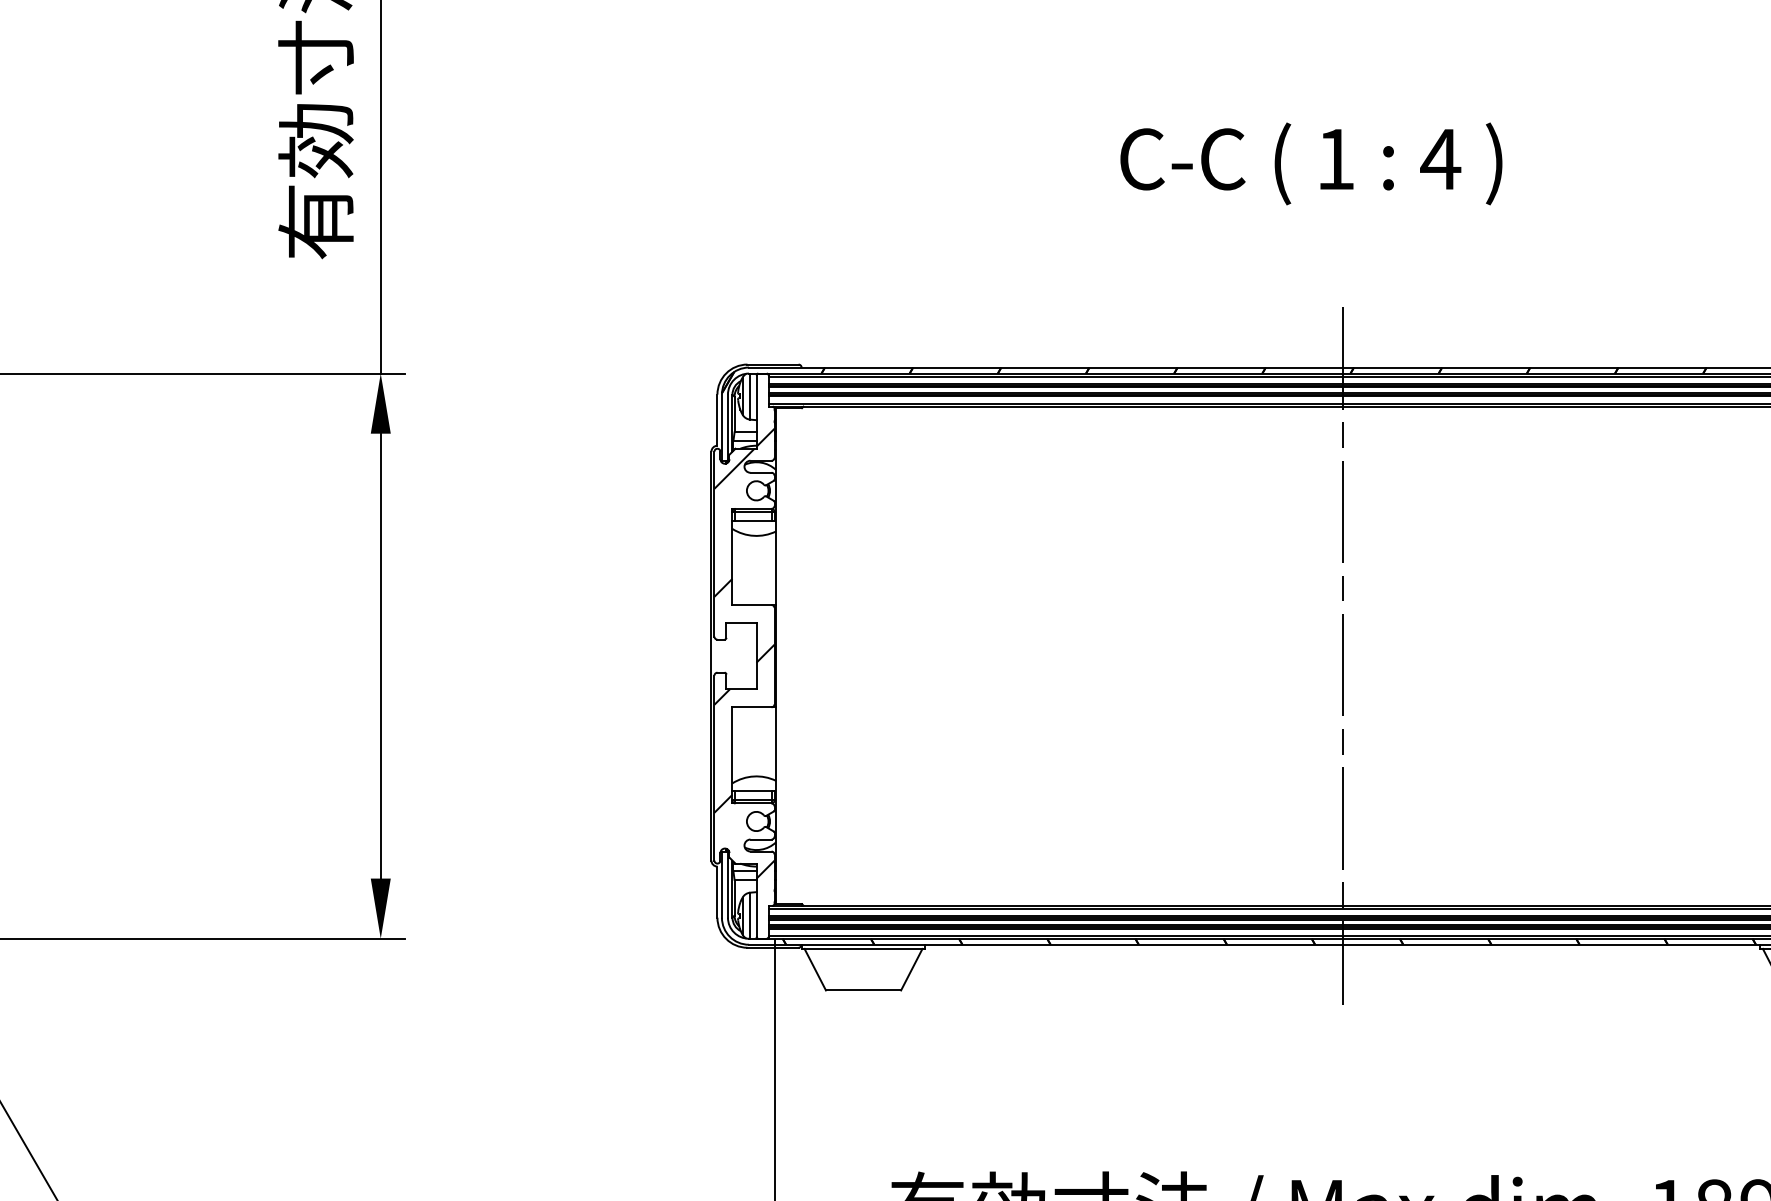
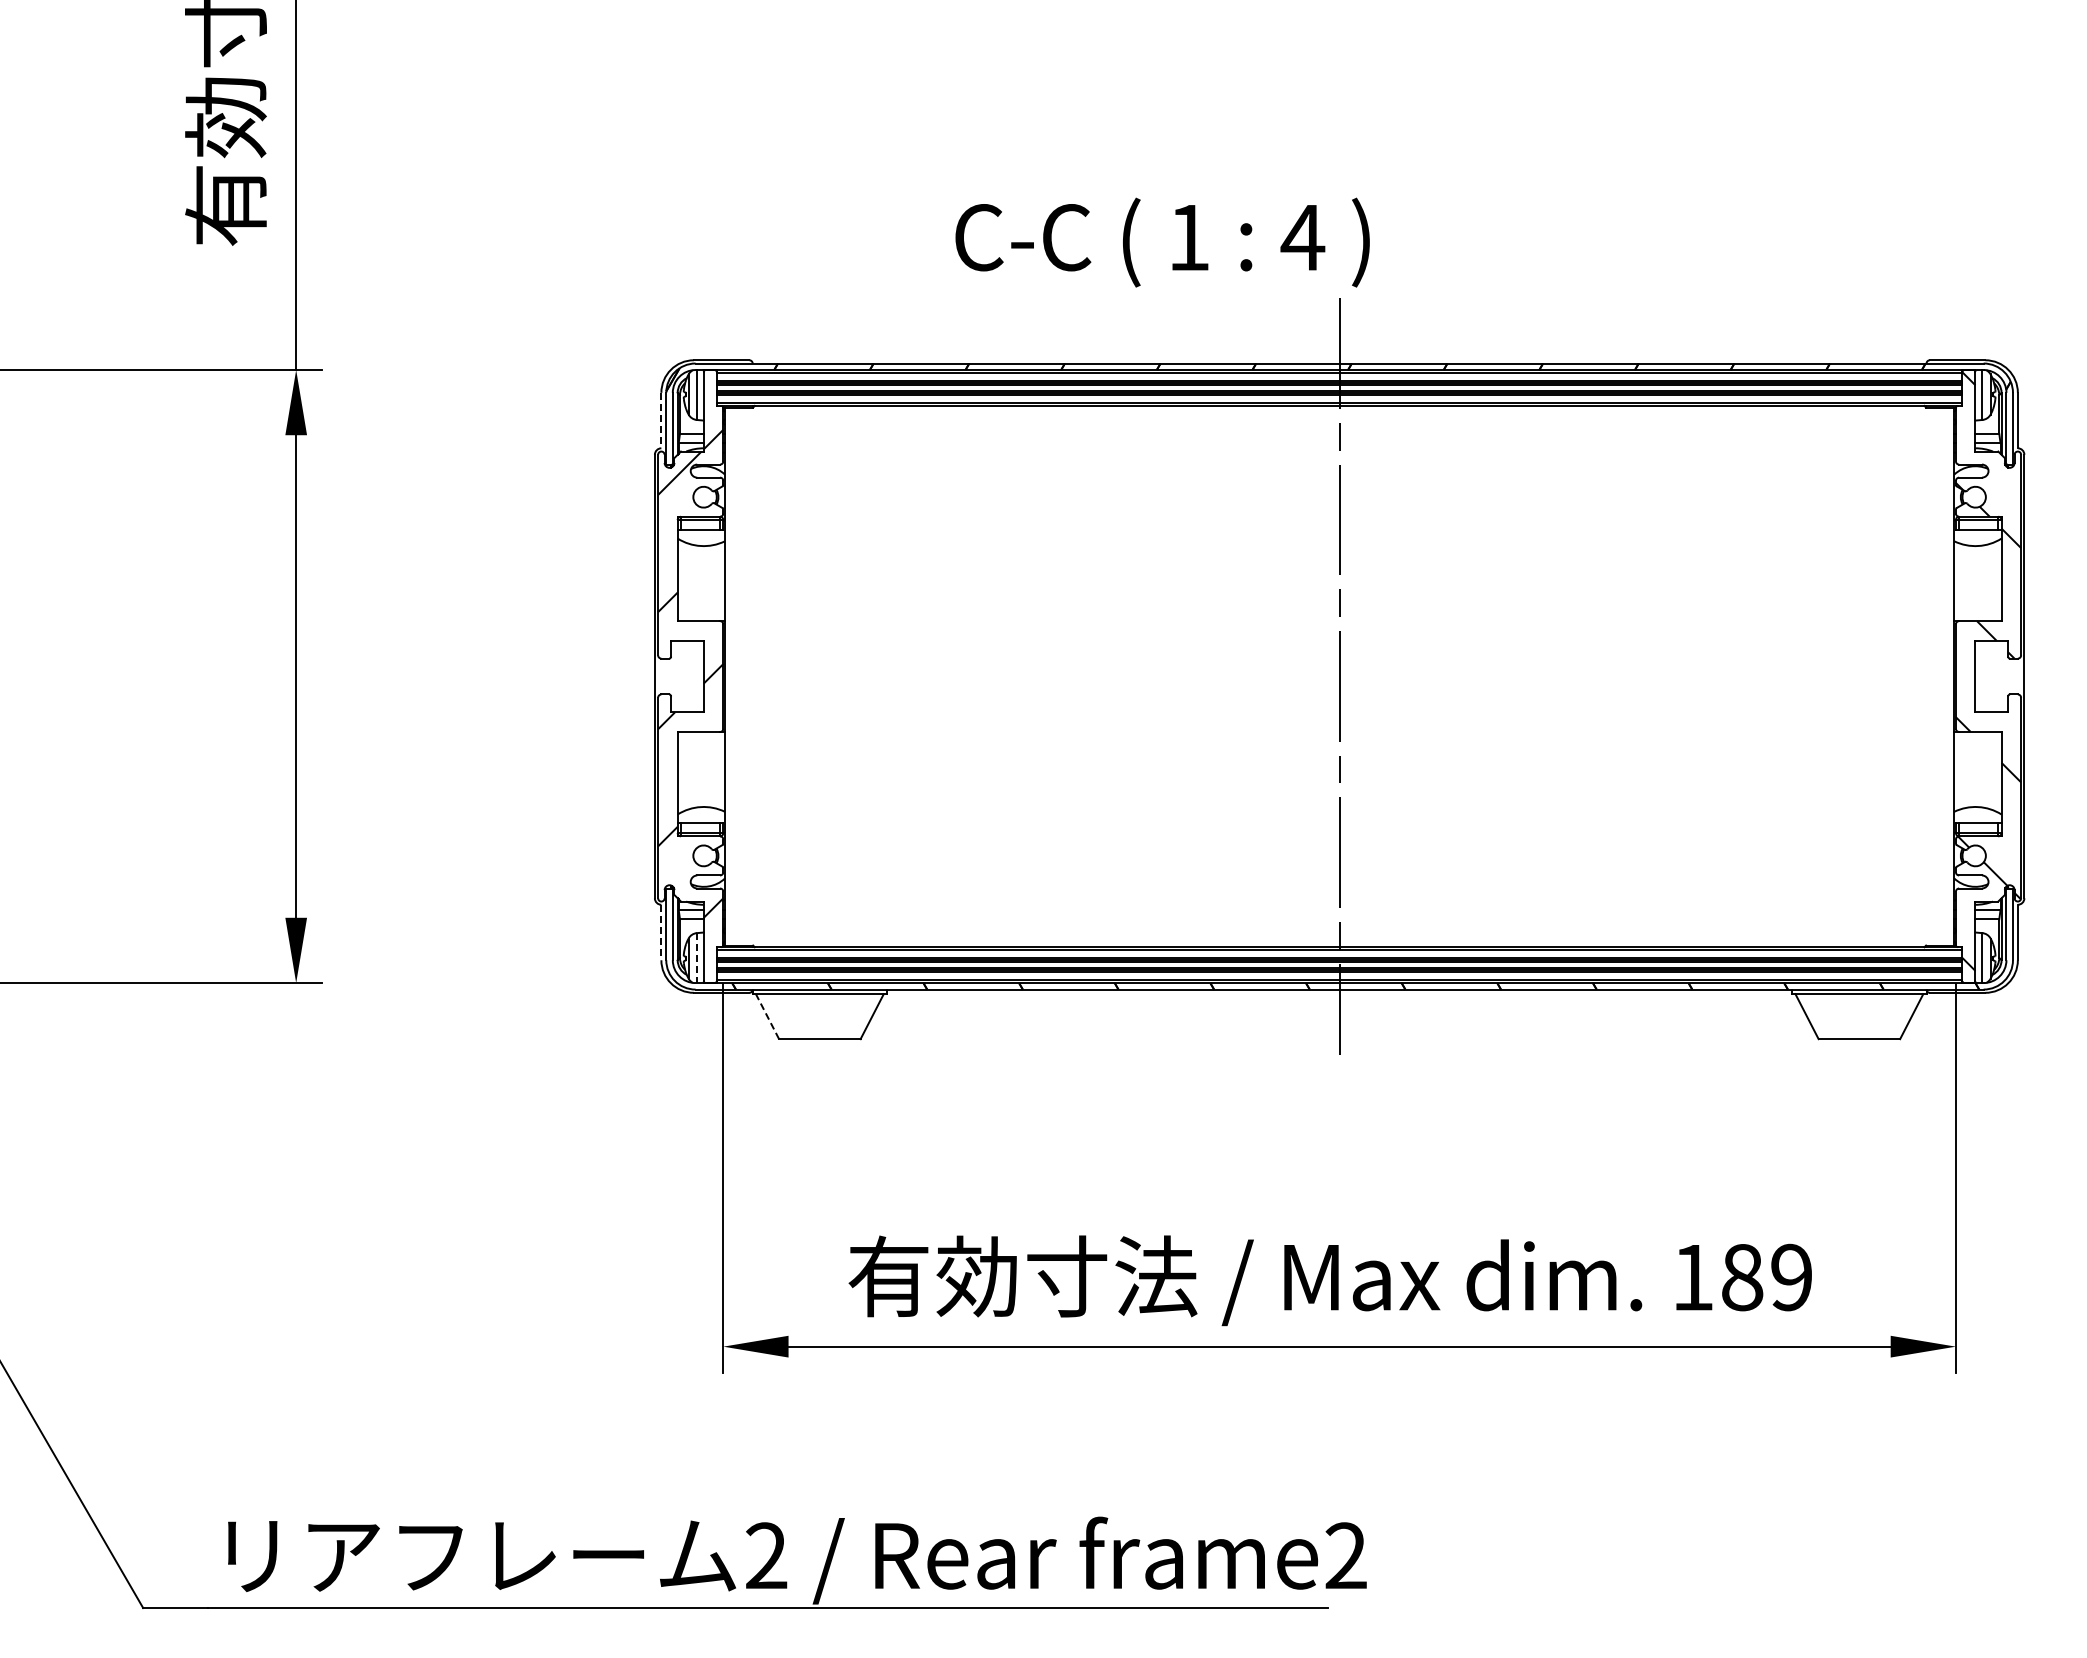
text: (1311, 163) -> (1162, 242), moved
line: (717, 420) -> (661, 420), solid -> dashed
line: (717, 892) -> (661, 932), solid -> dashed
line: (749, 916) -> (696, 958), solid -> dashed
line: (815, 969) -> (767, 1016), solid -> dashed

